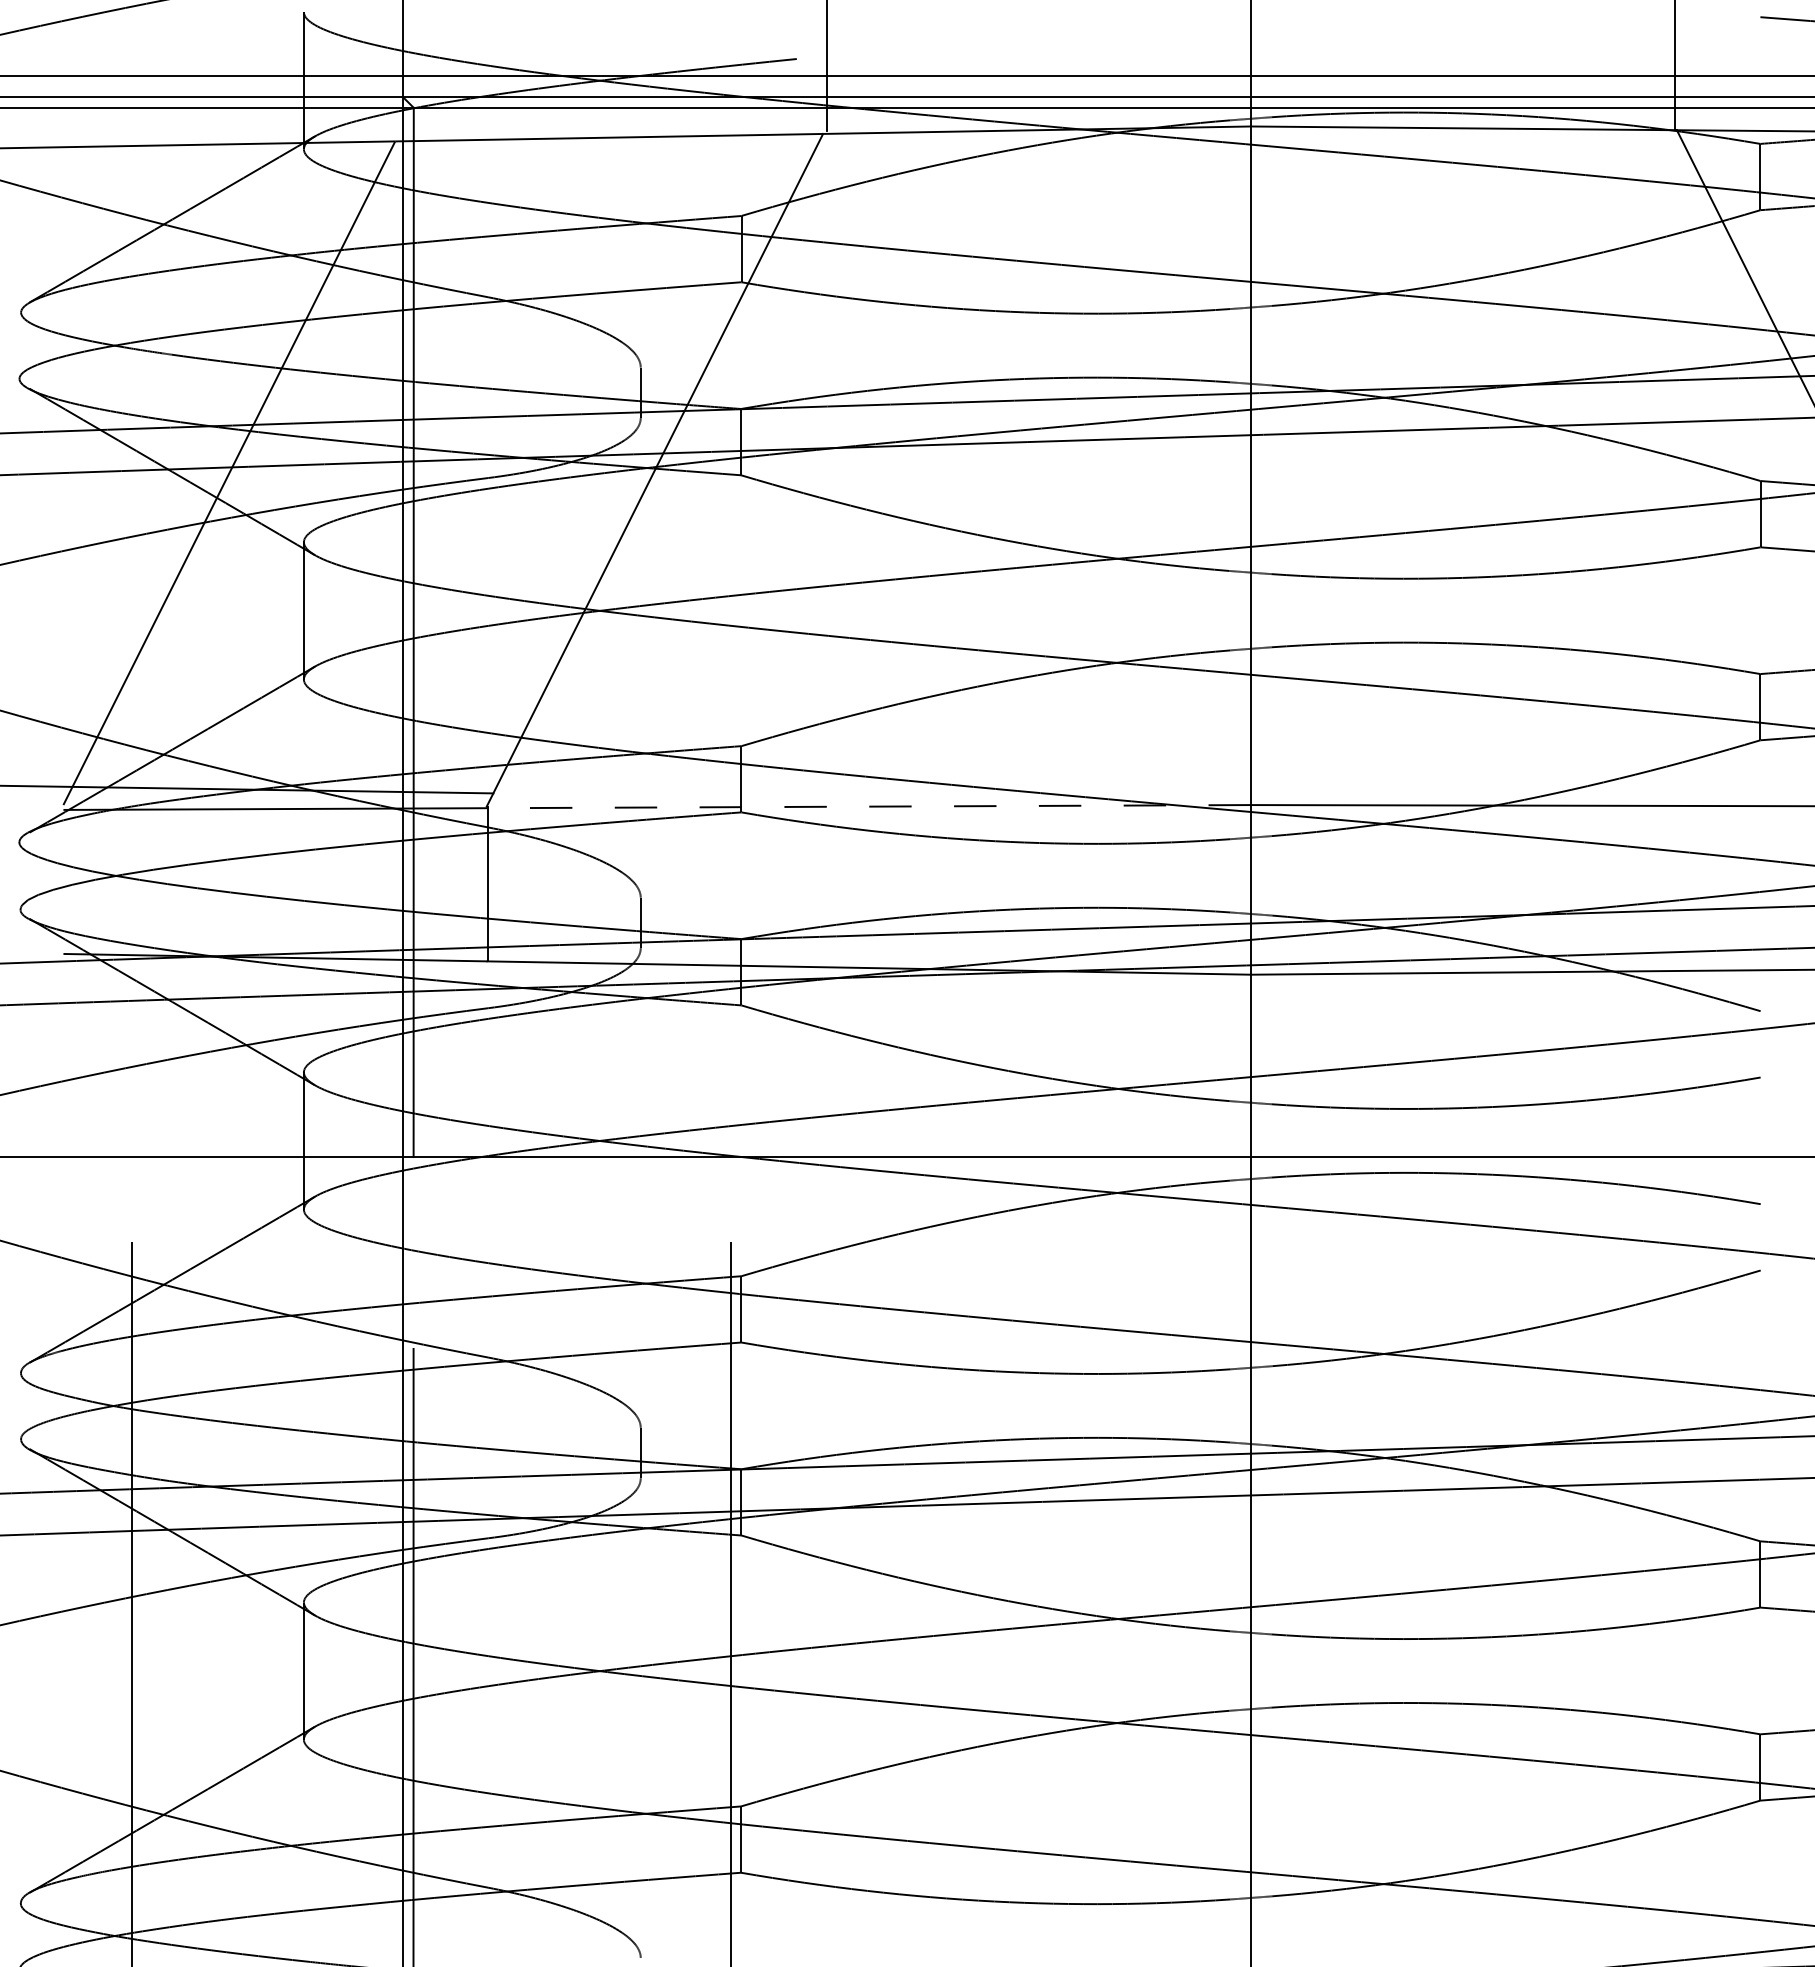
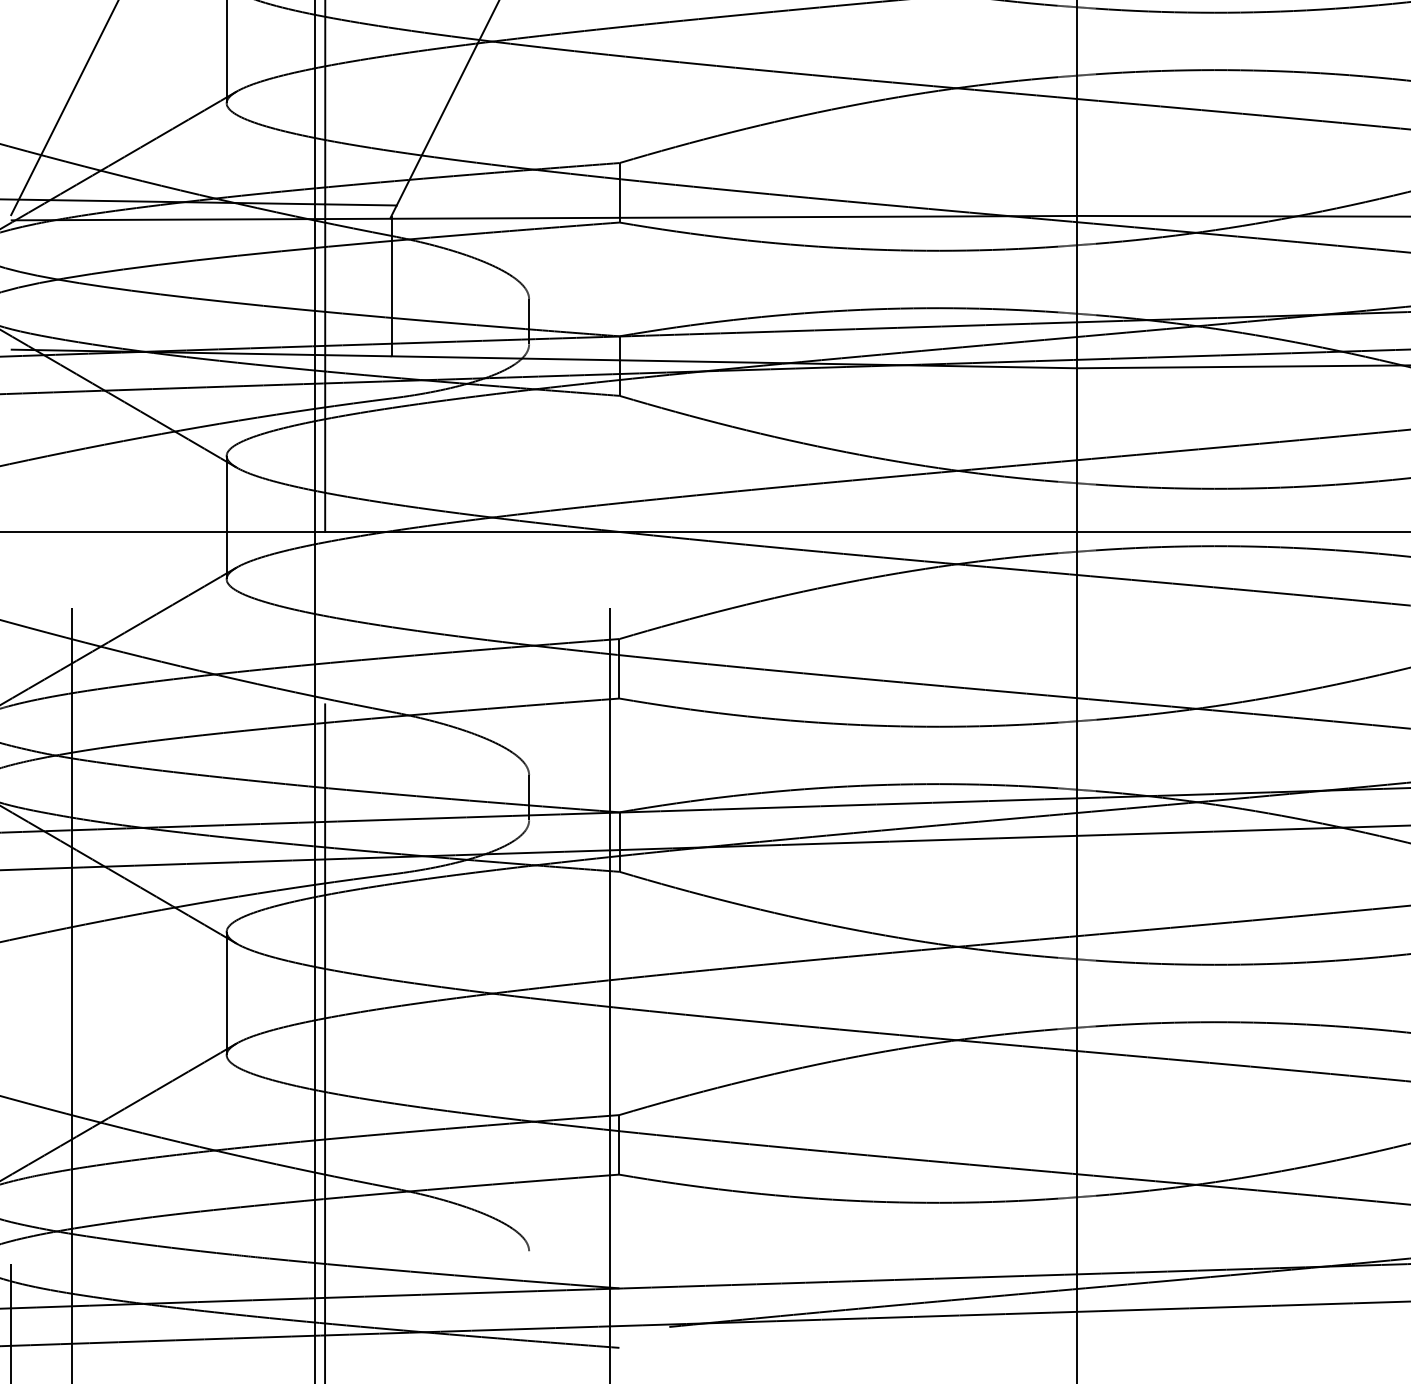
line: (869, 806) -> (734, 217), dashed -> solid

